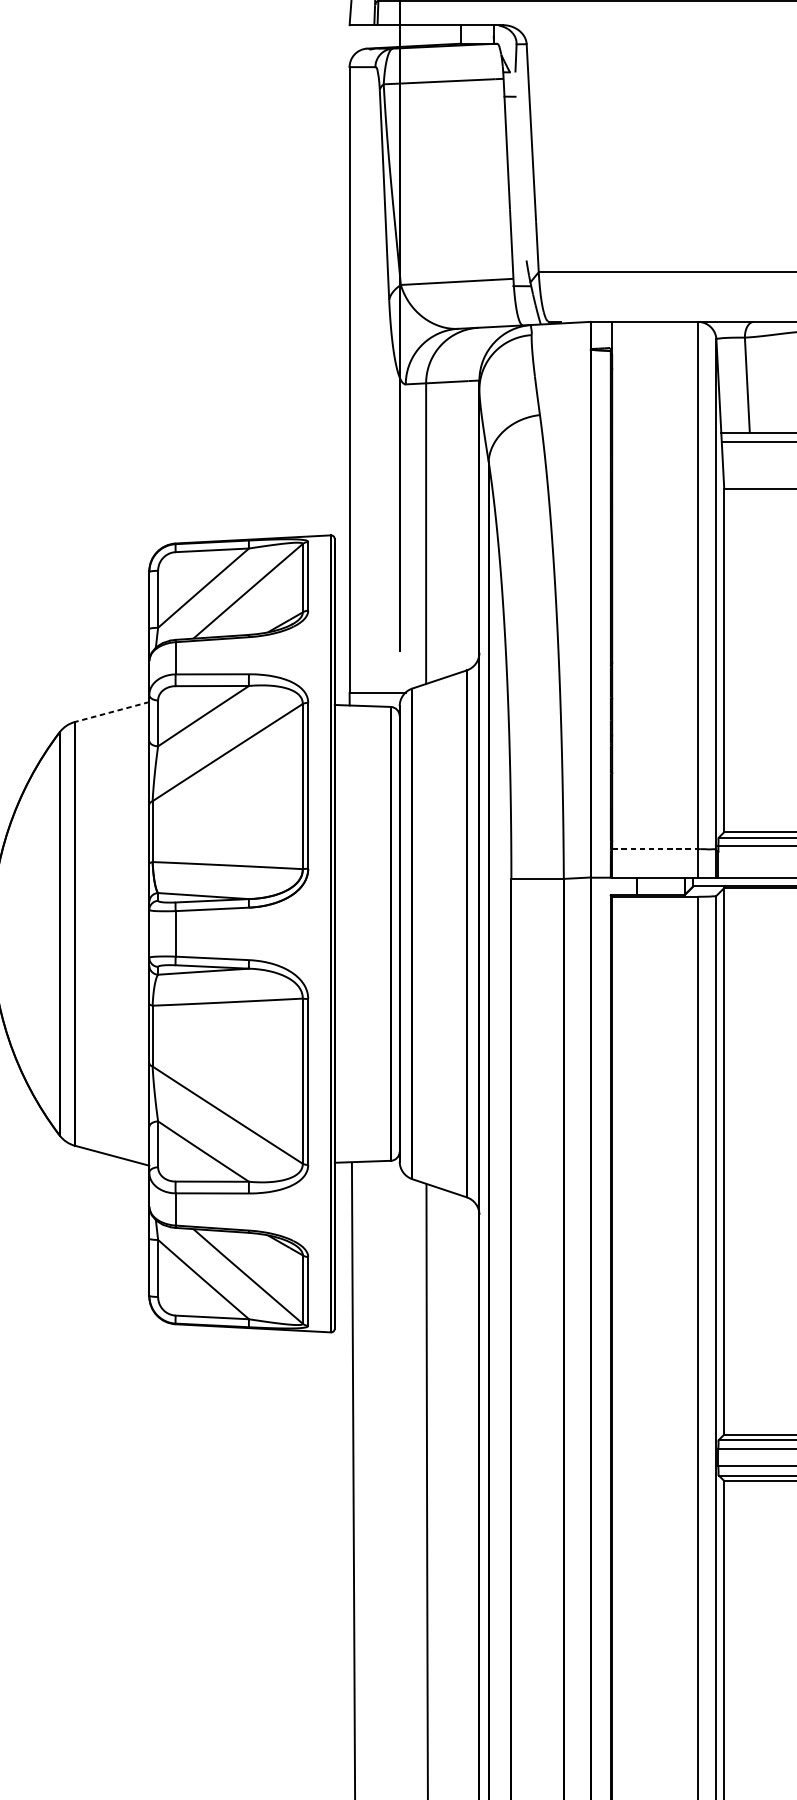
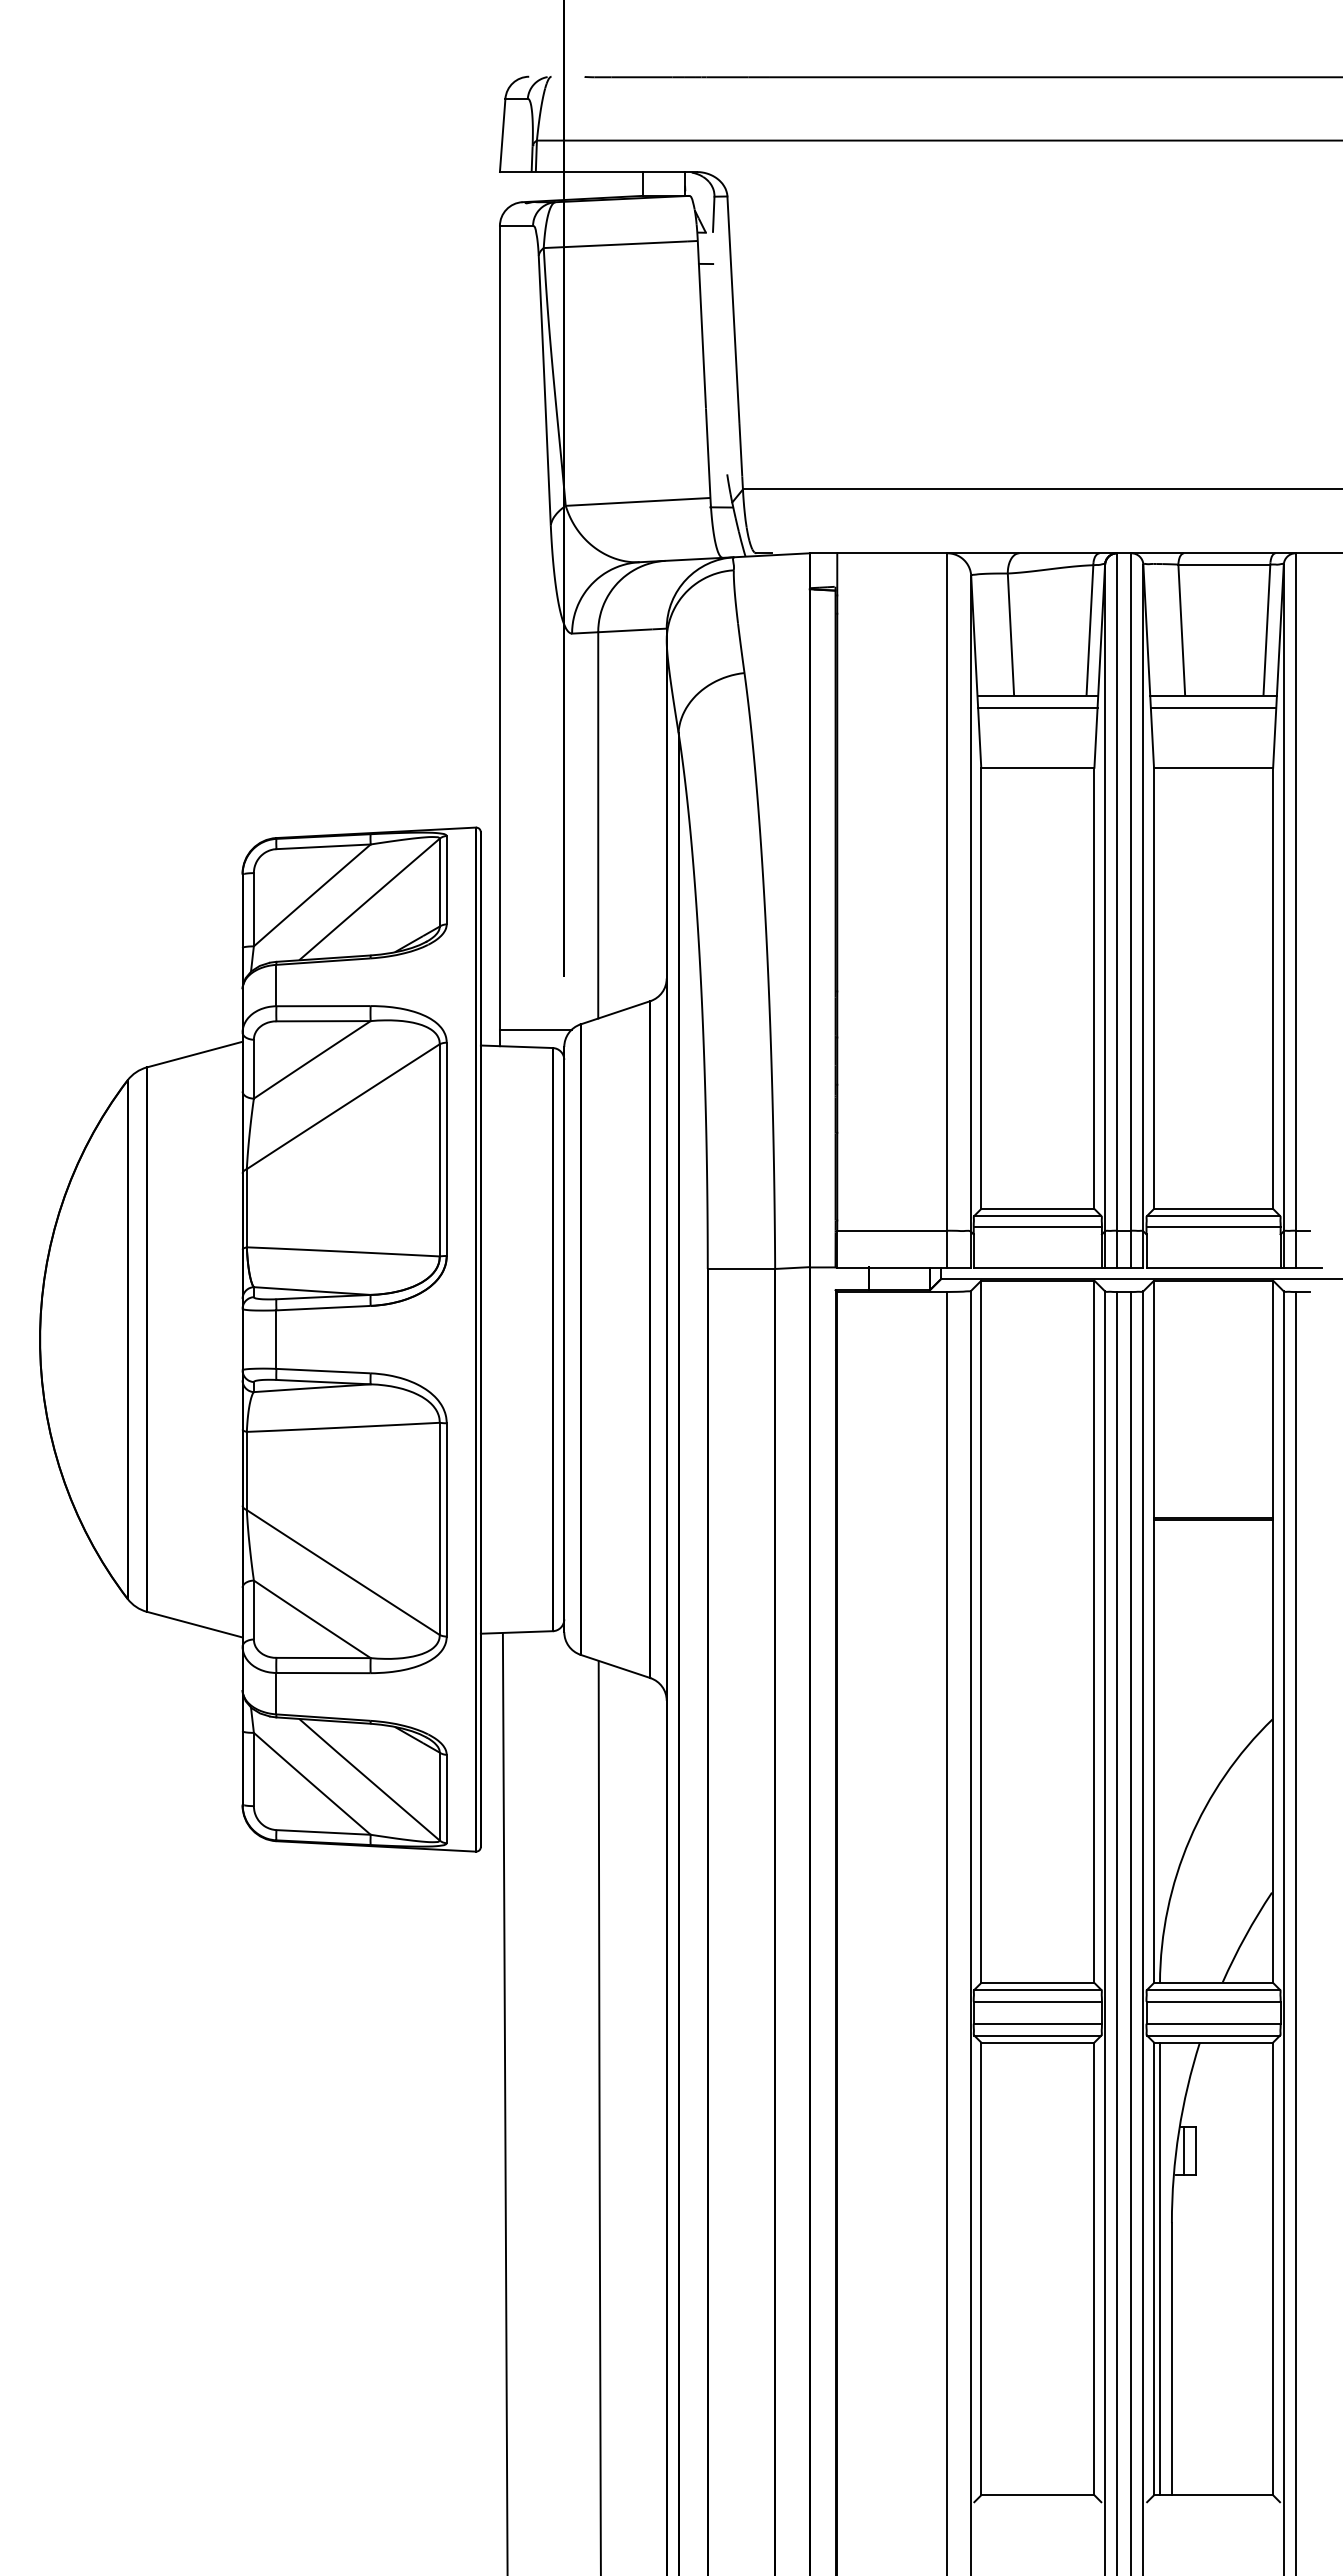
line: (111, 711) -> (194, 1054), dashed -> solid
line: (655, 848) -> (892, 1230), dashed -> solid

